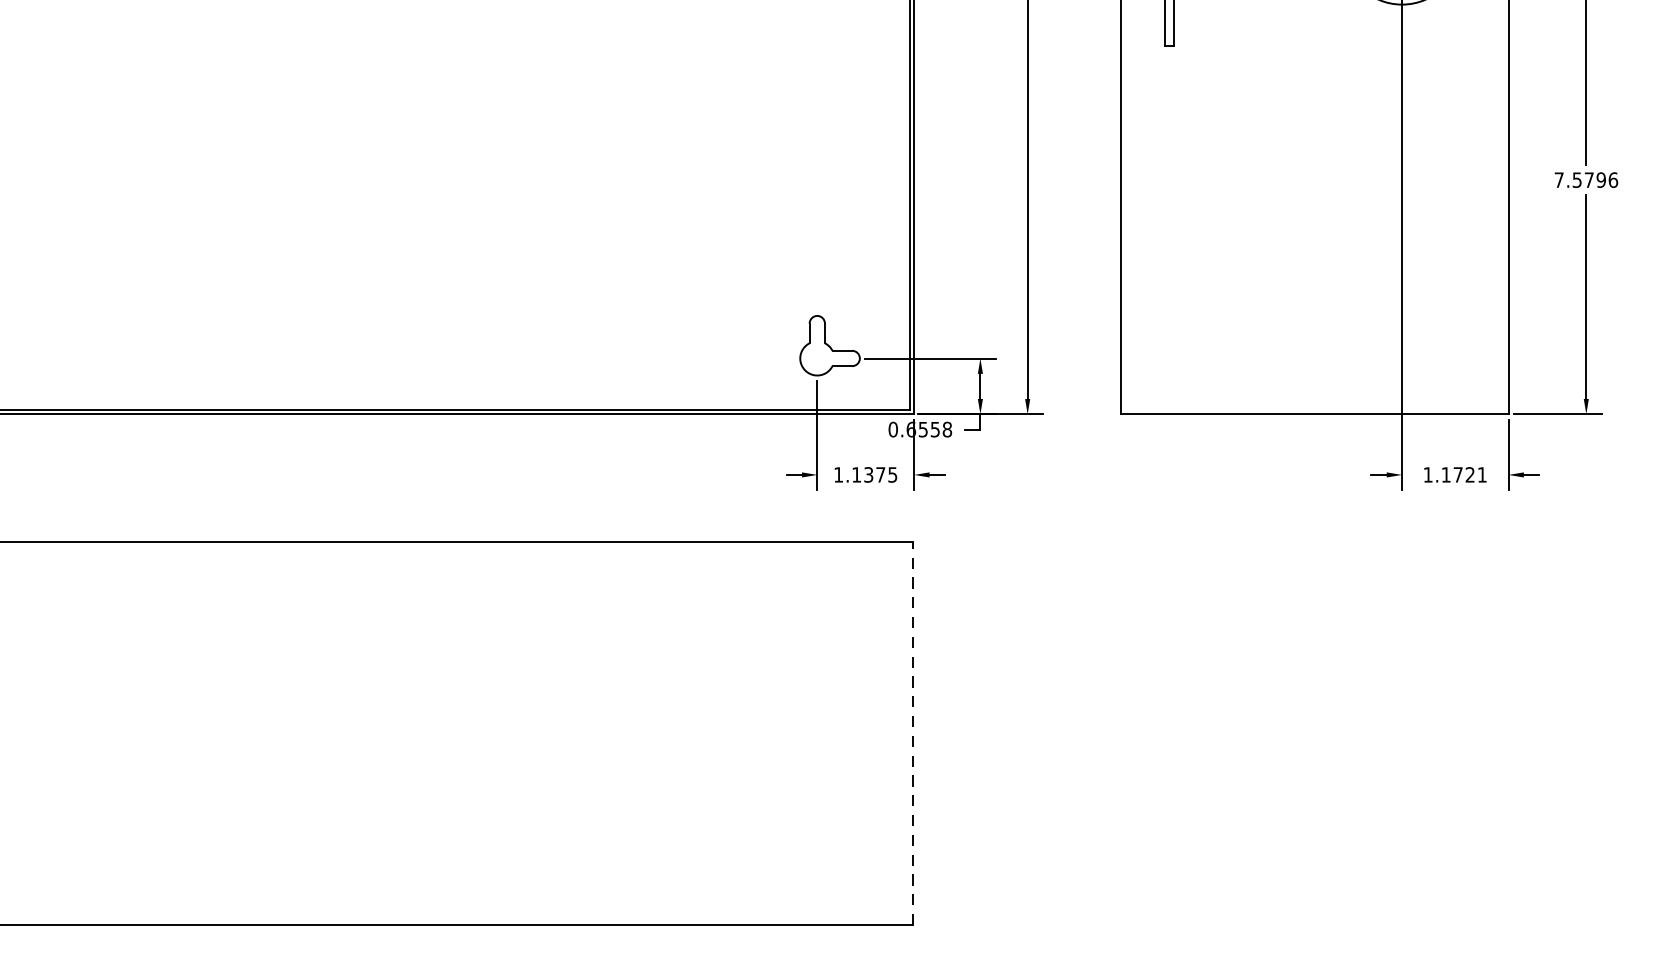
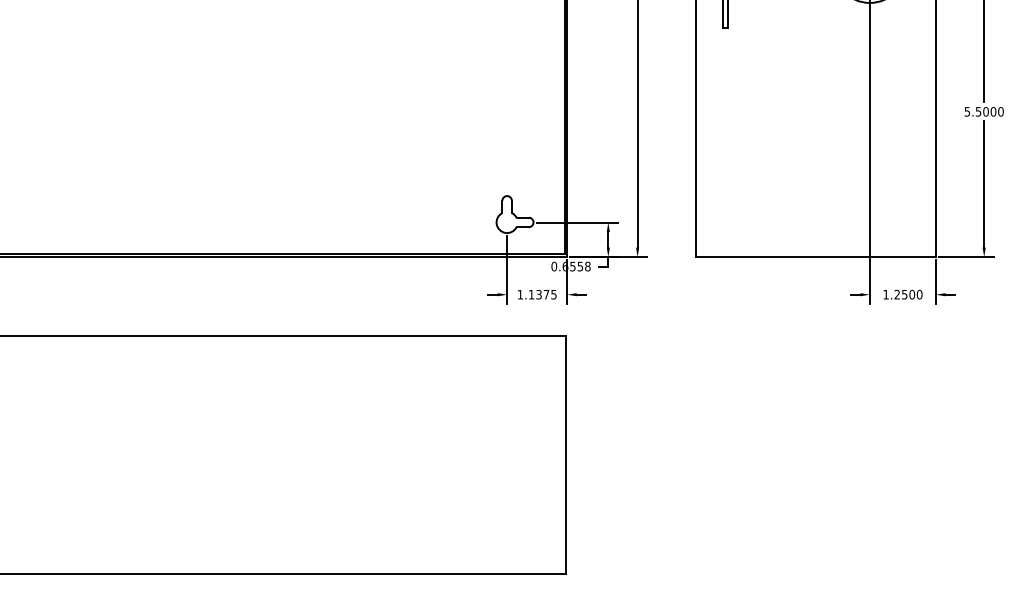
text: (1585, 179) -> (983, 111), 7.5796 -> 5.5000
text: (1464, 474) -> (908, 294), 1.1721 -> 1.2500
line: (912, 734) -> (566, 455), dashed -> solid

